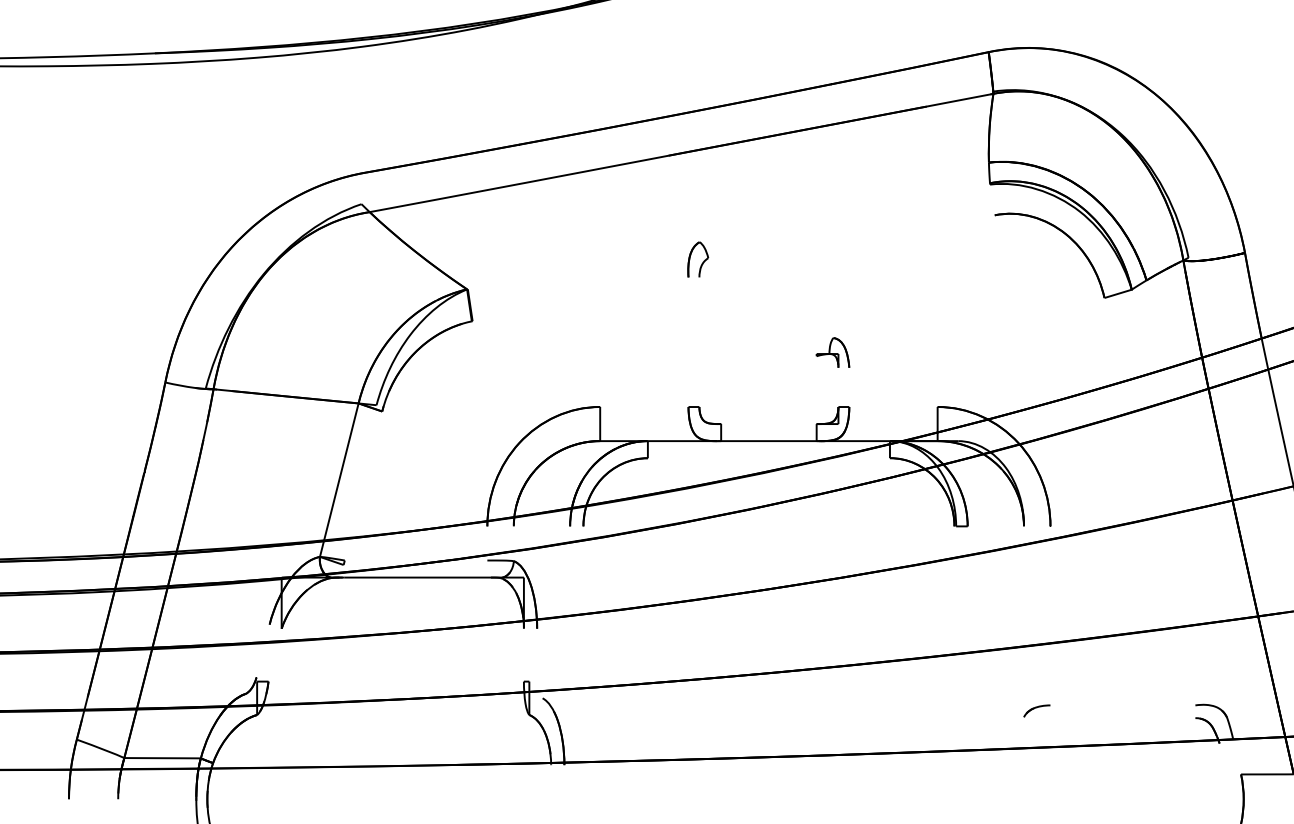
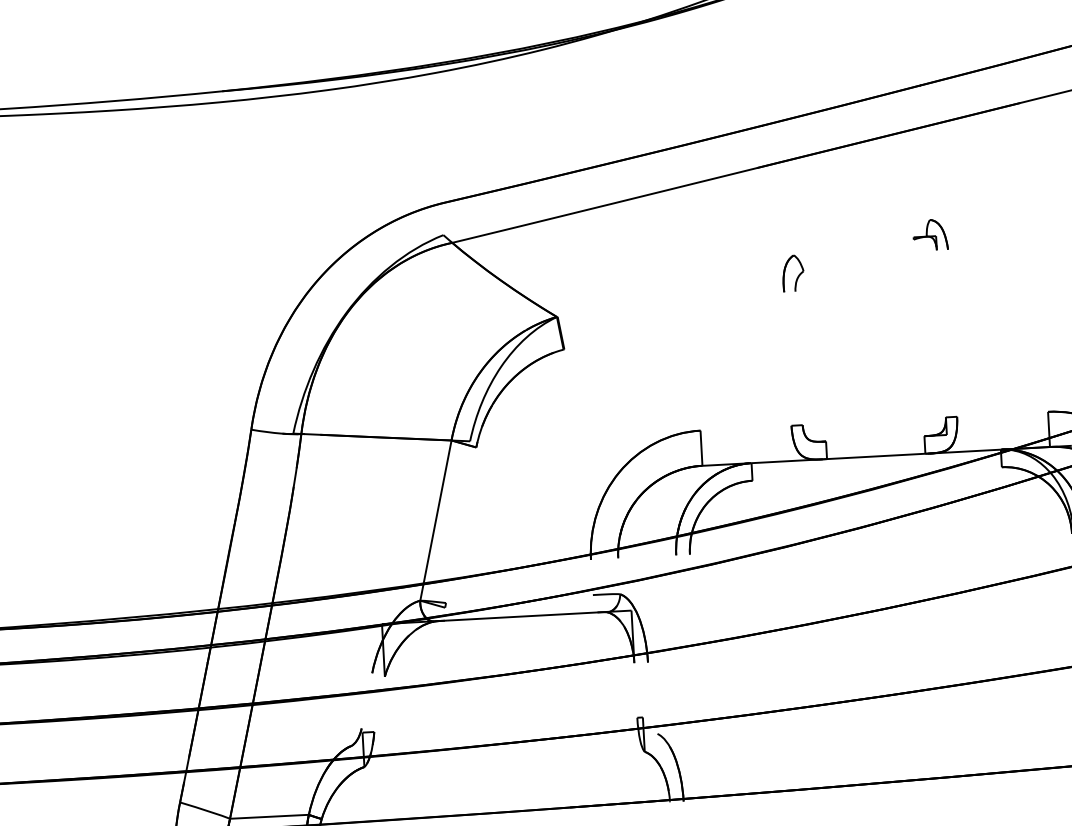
part: (832, 352) -> (929, 234), moved

